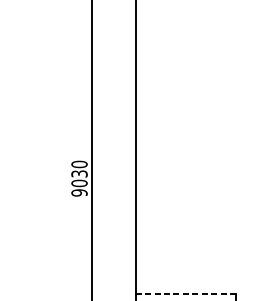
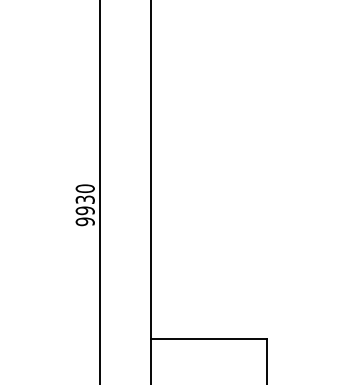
text: (79, 183) -> (85, 210), 9030 -> 9930
line: (185, 294) -> (208, 339), dashed -> solid

